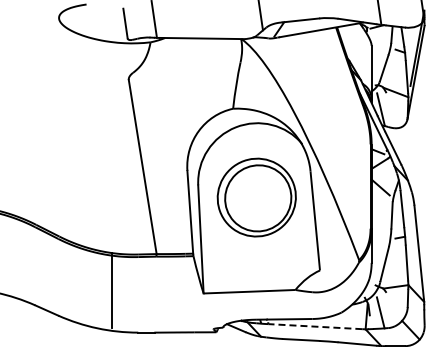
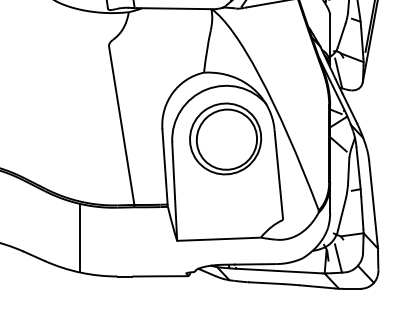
part: (256, 197) -> (225, 138), moved
line: (112, 290) -> (79, 238), moved
line: (315, 326) -> (279, 270), dashed -> solid

